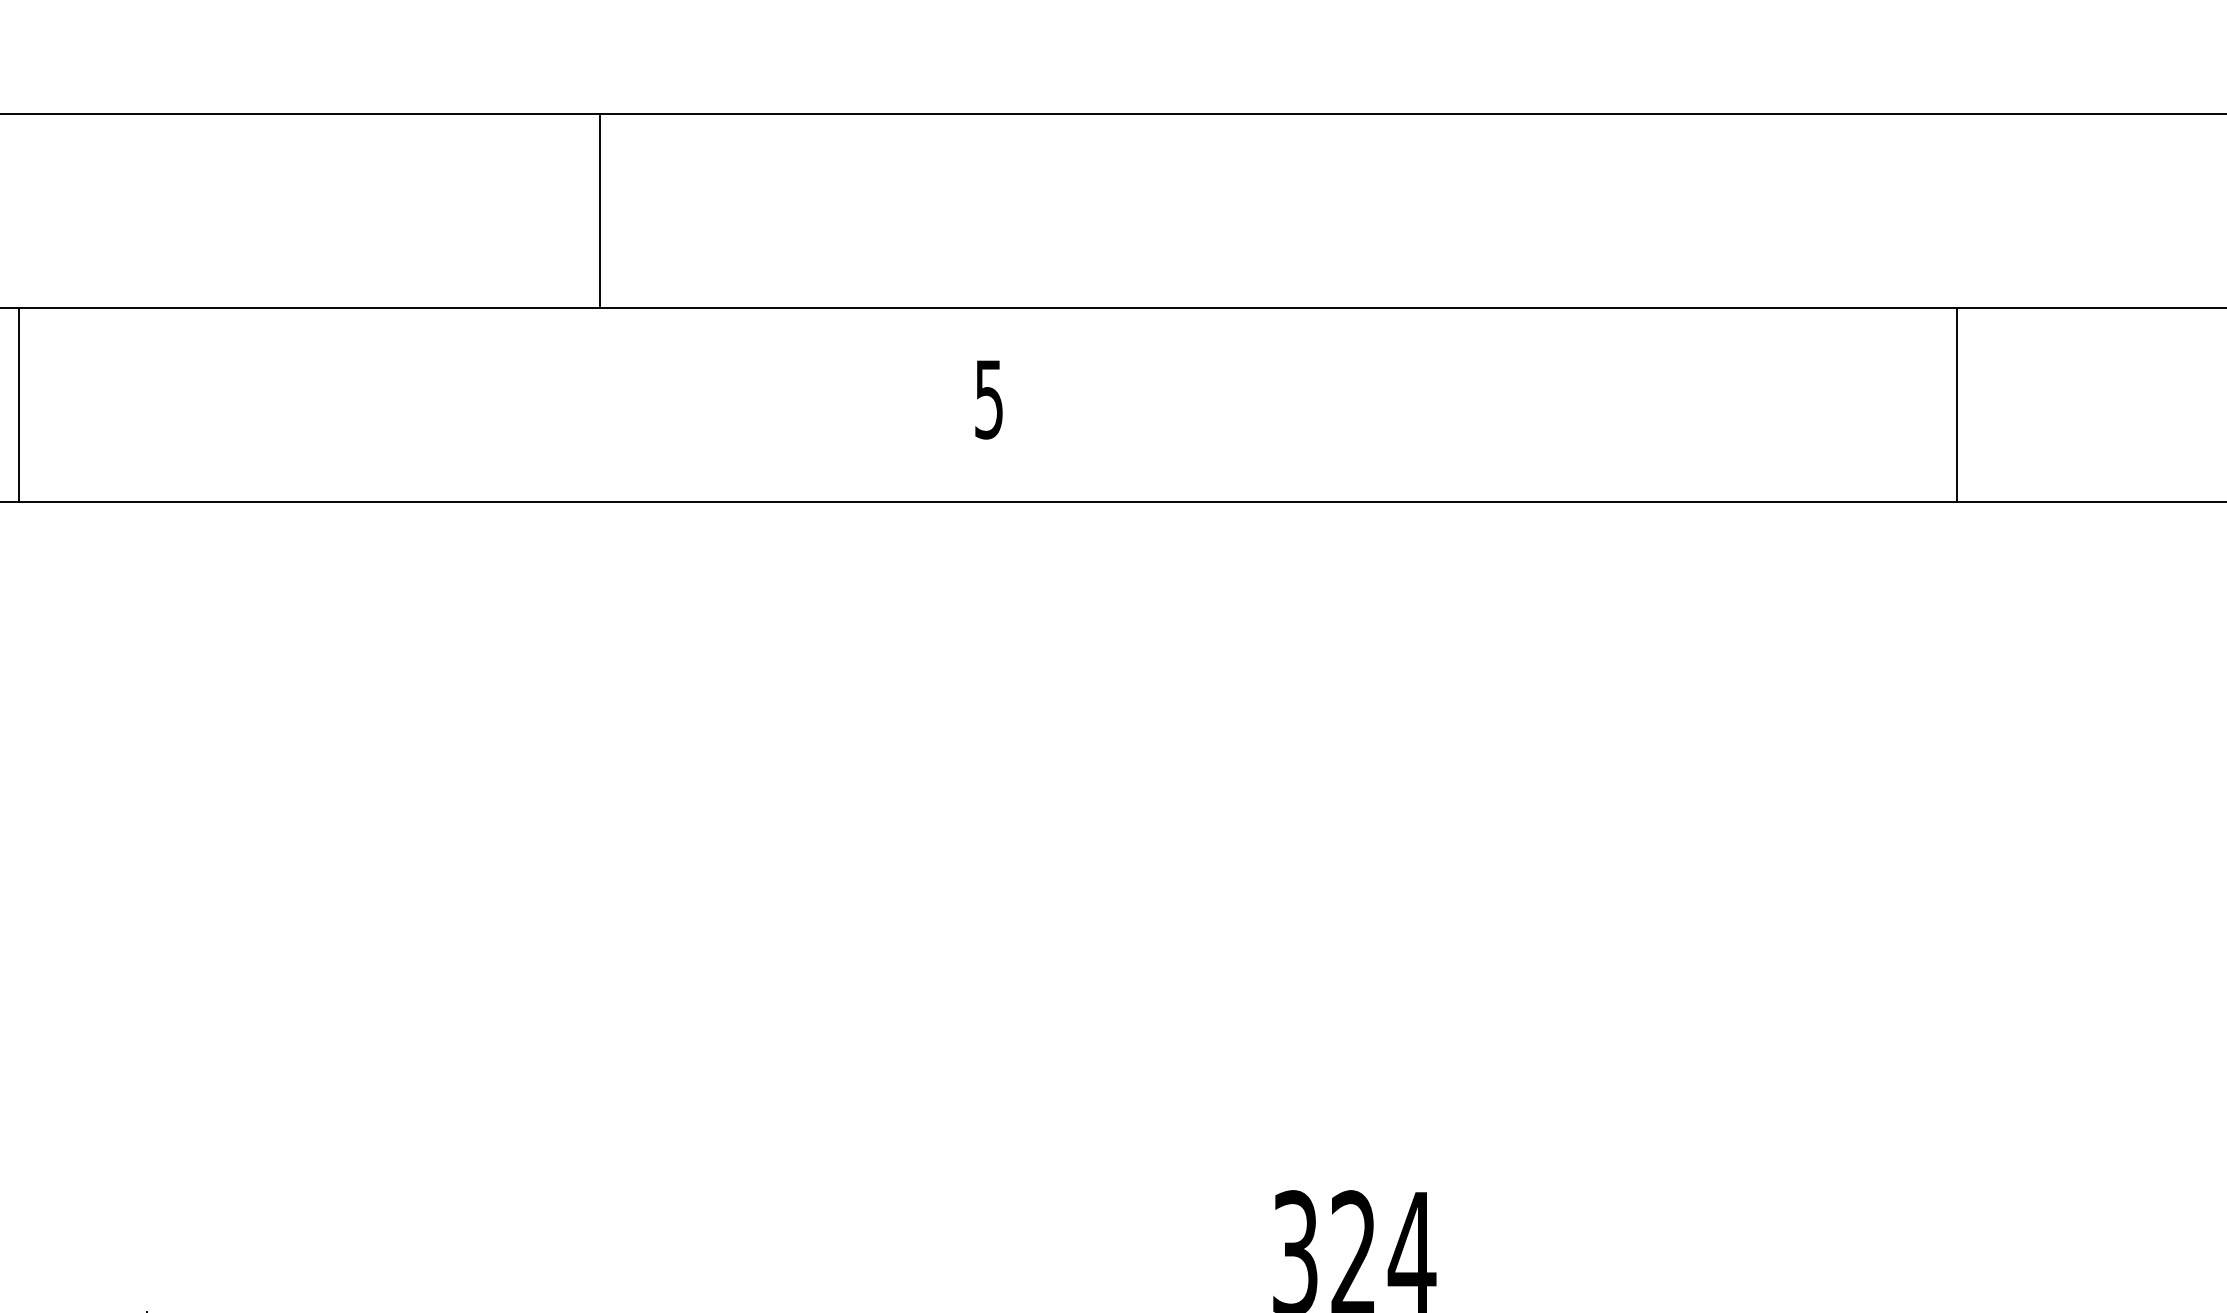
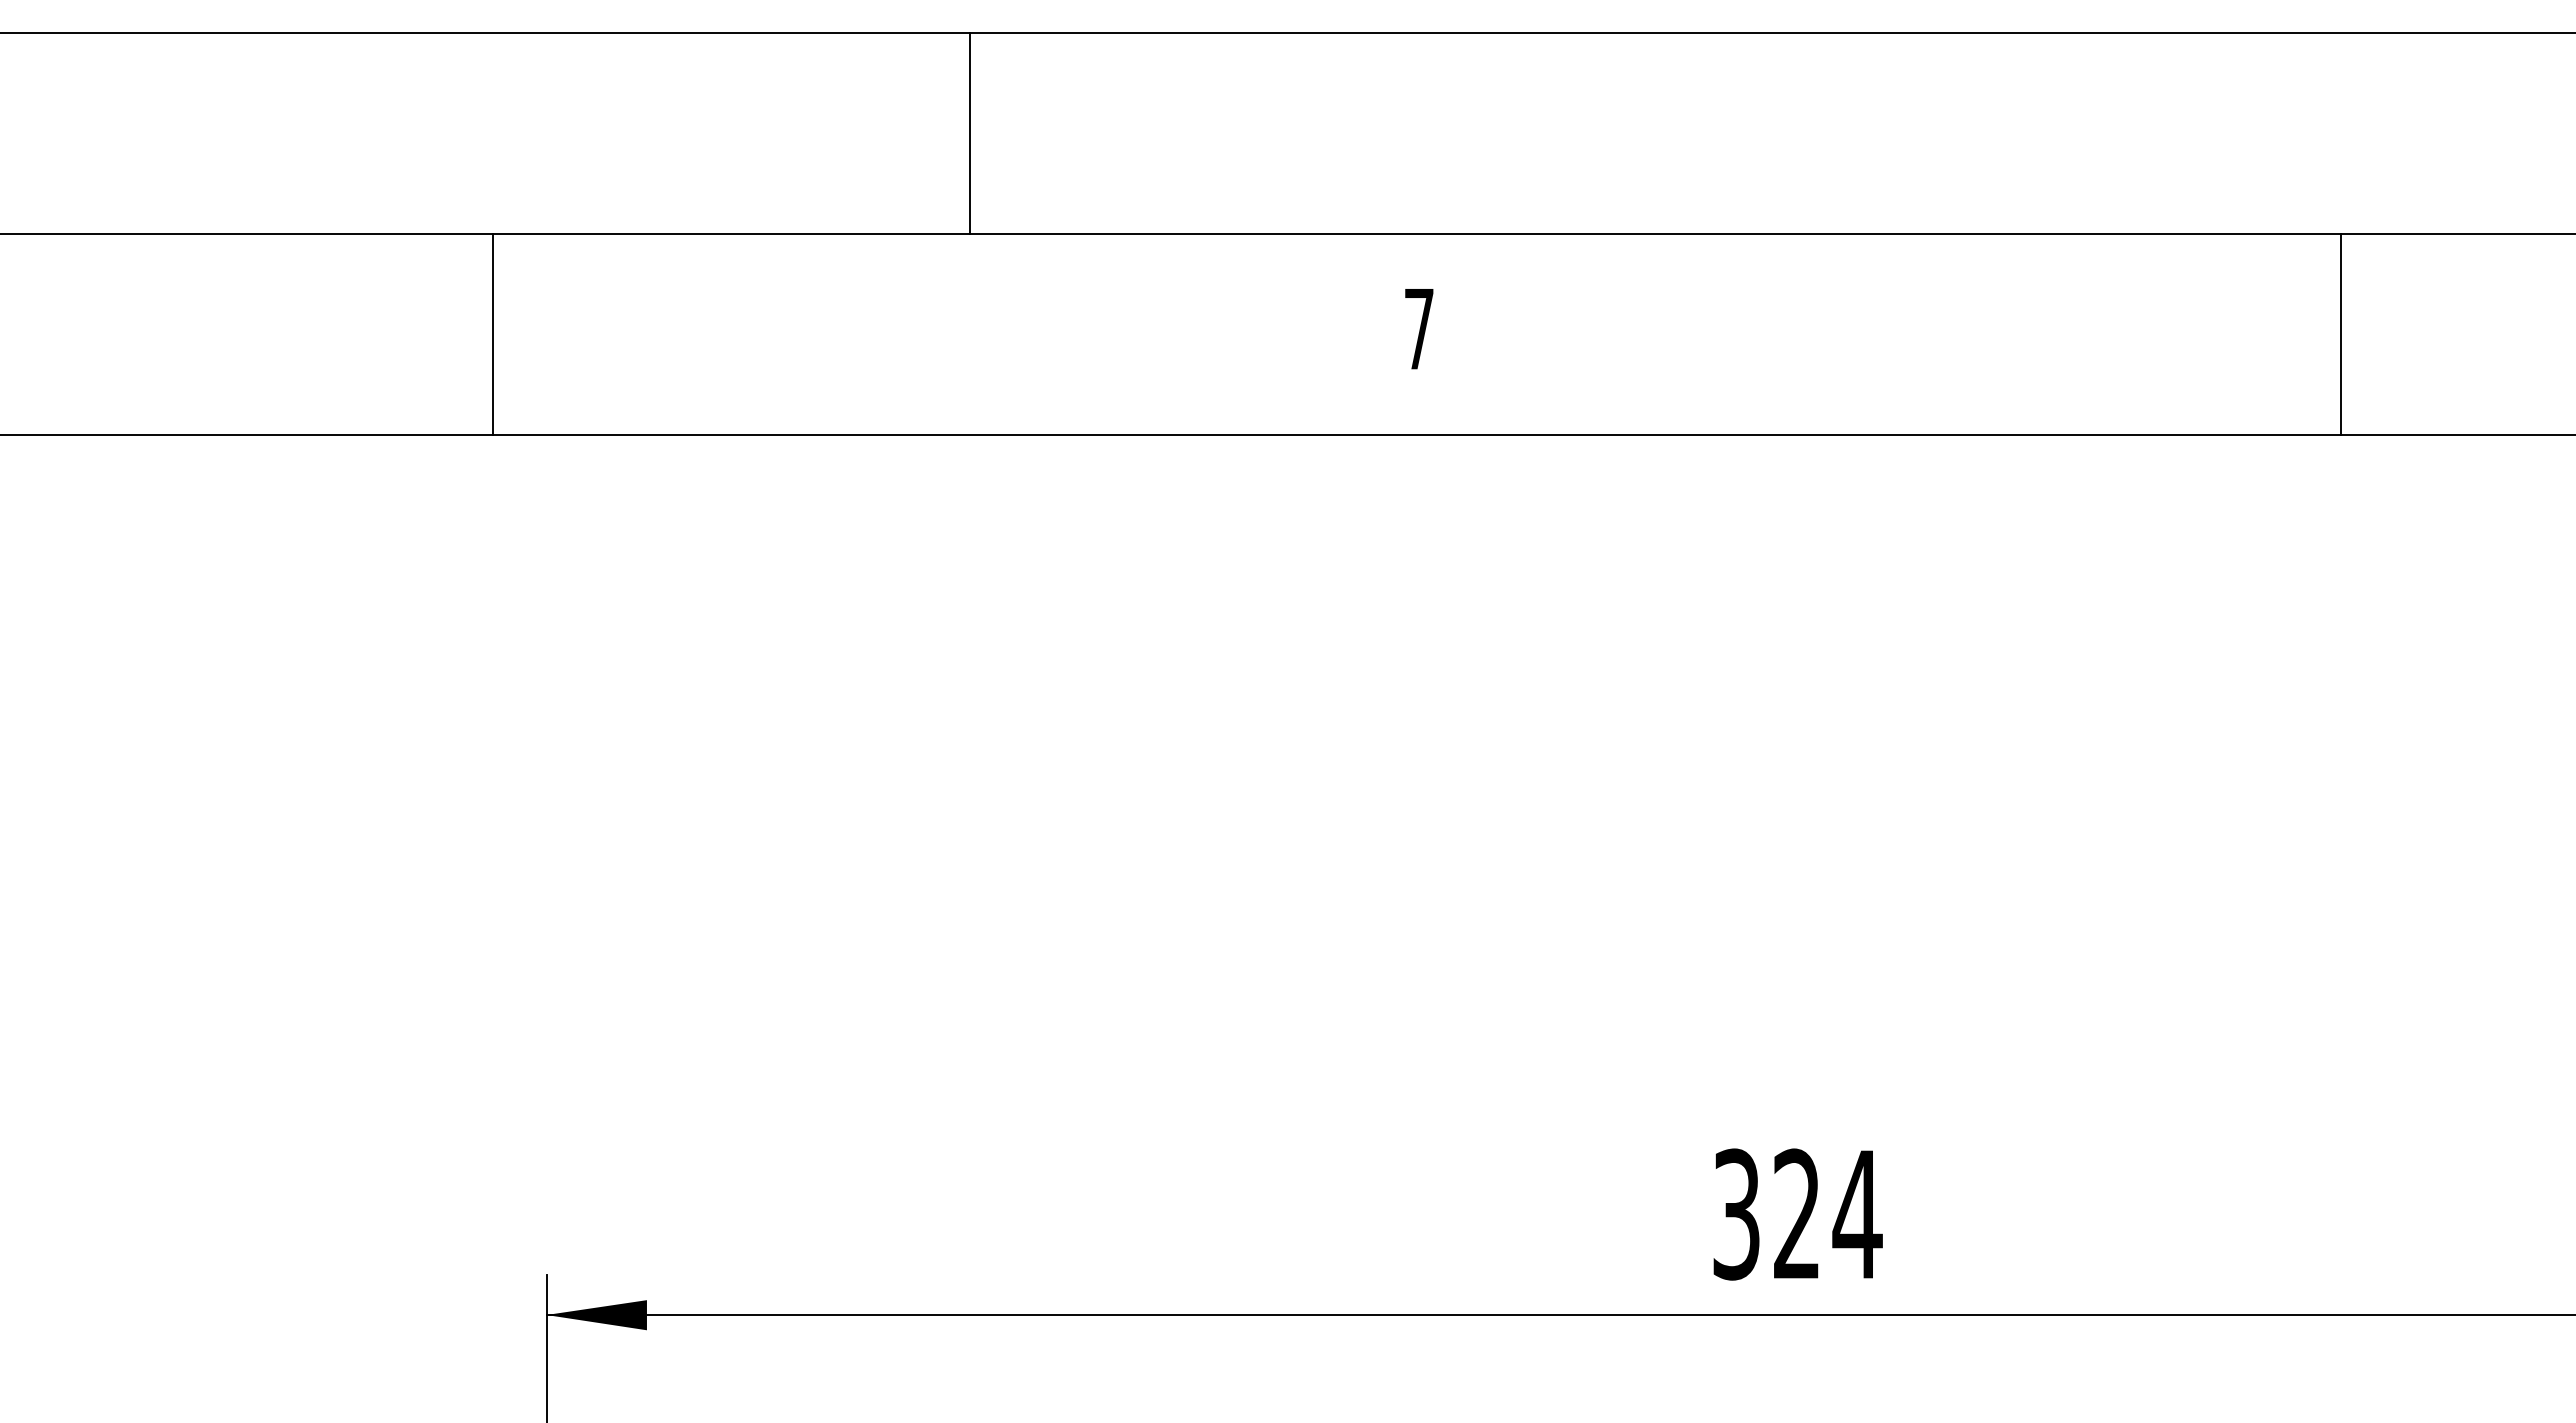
line: (600, 210) -> (970, 133), moved
text: (989, 399) -> (1419, 329), 5 -> 7
line: (18, 404) -> (492, 334), moved
line: (1956, 404) -> (2340, 334), moved

